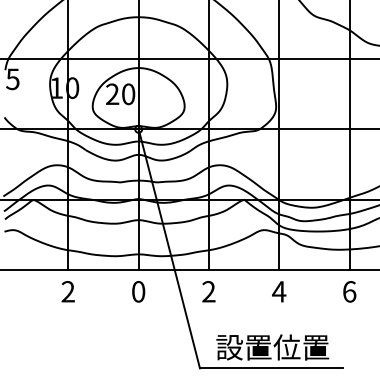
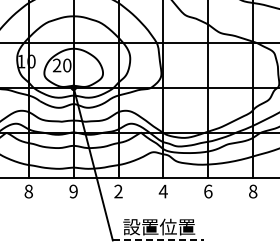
text: (67, 291) -> (28, 191), 2 -> 8
text: (138, 291) -> (73, 191), 0 -> 9
line: (271, 368) -> (158, 240), solid -> dashed

